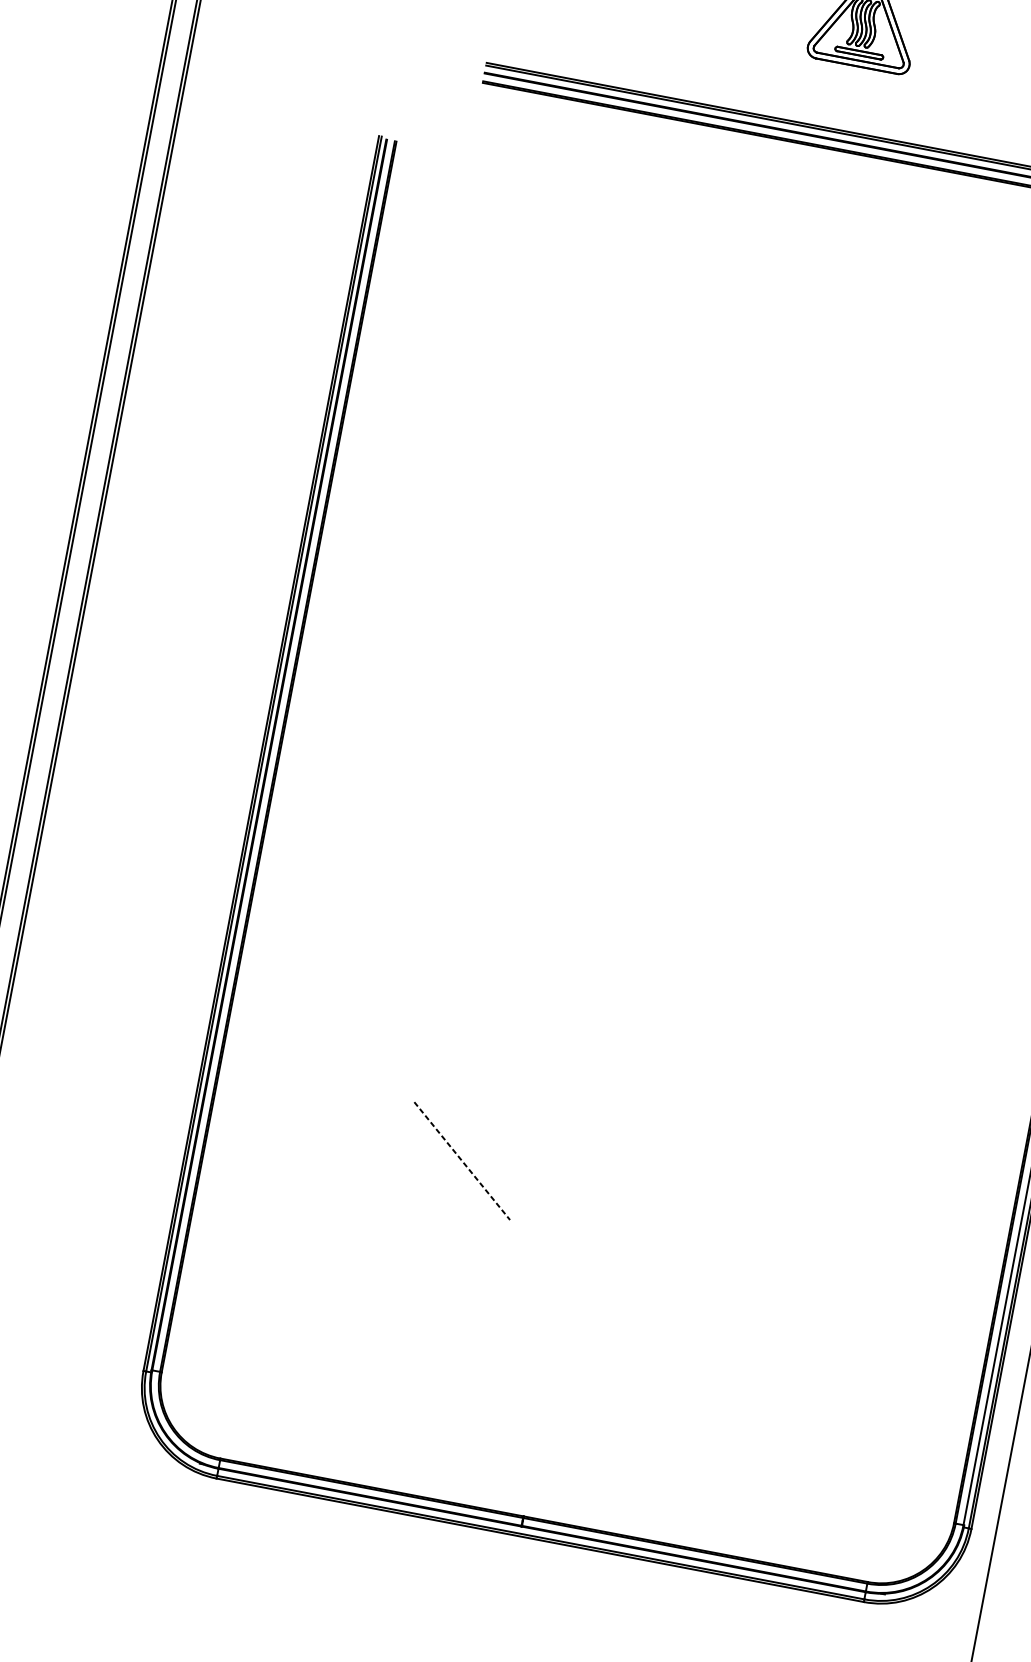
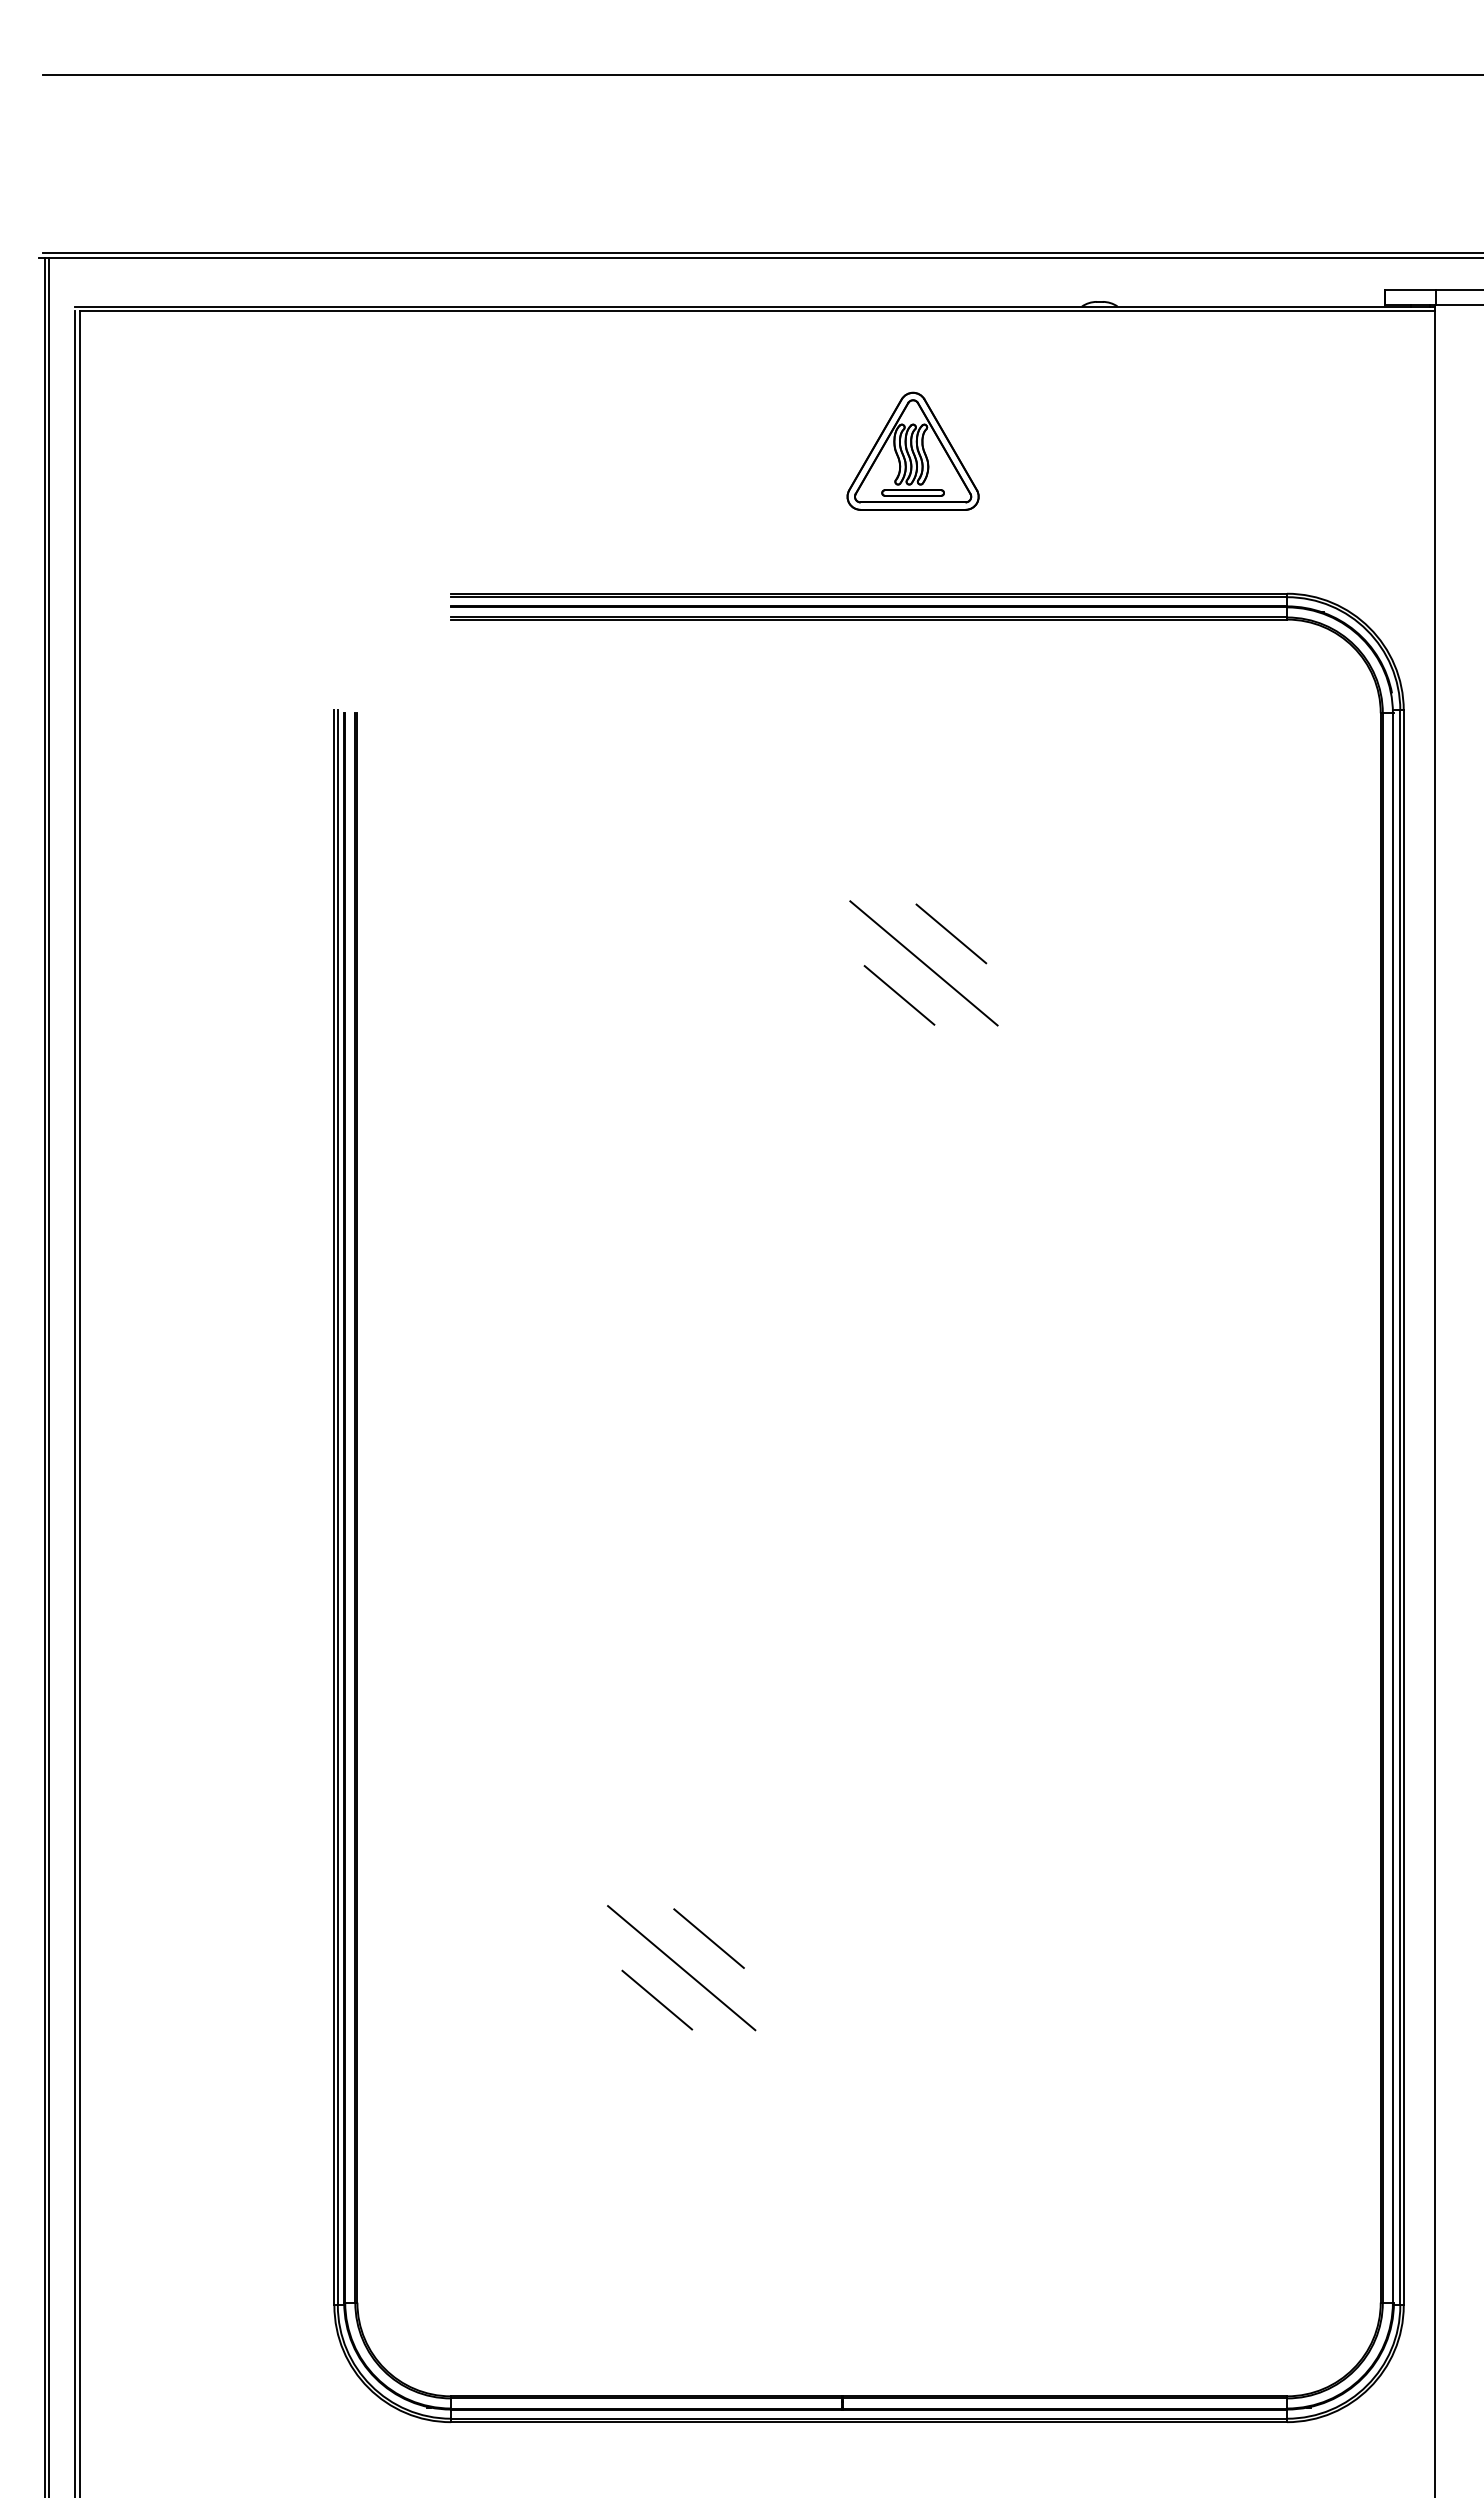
line: (823, 399) -> (951, 933), added
line: (797, 418) -> (923, 963), added
line: (774, 440) -> (899, 995), added
line: (487, 1142) -> (708, 1938), added
line: (462, 1161) -> (682, 1968), dashed -> solid
line: (438, 1181) -> (657, 1999), added

